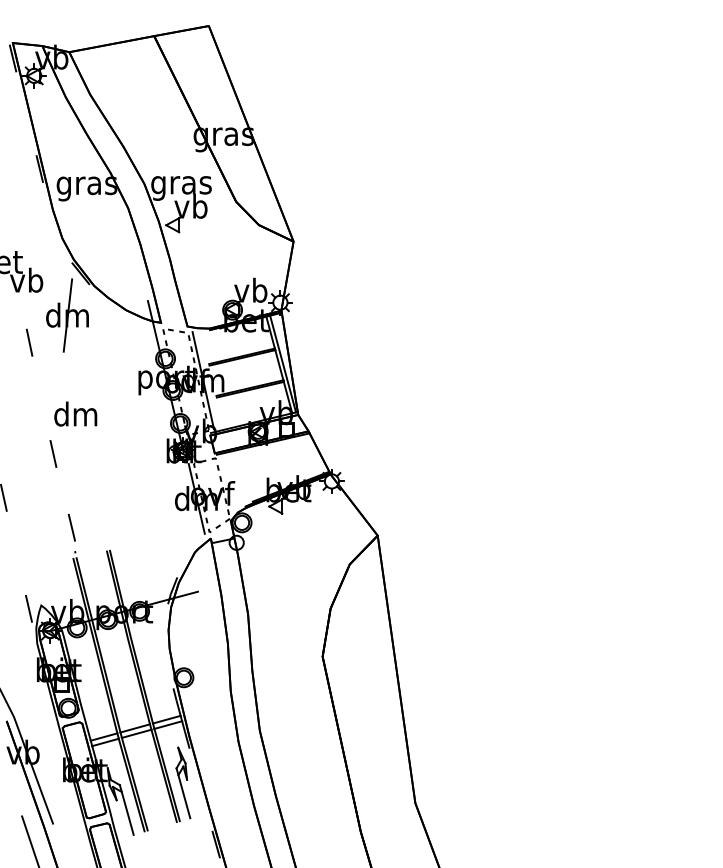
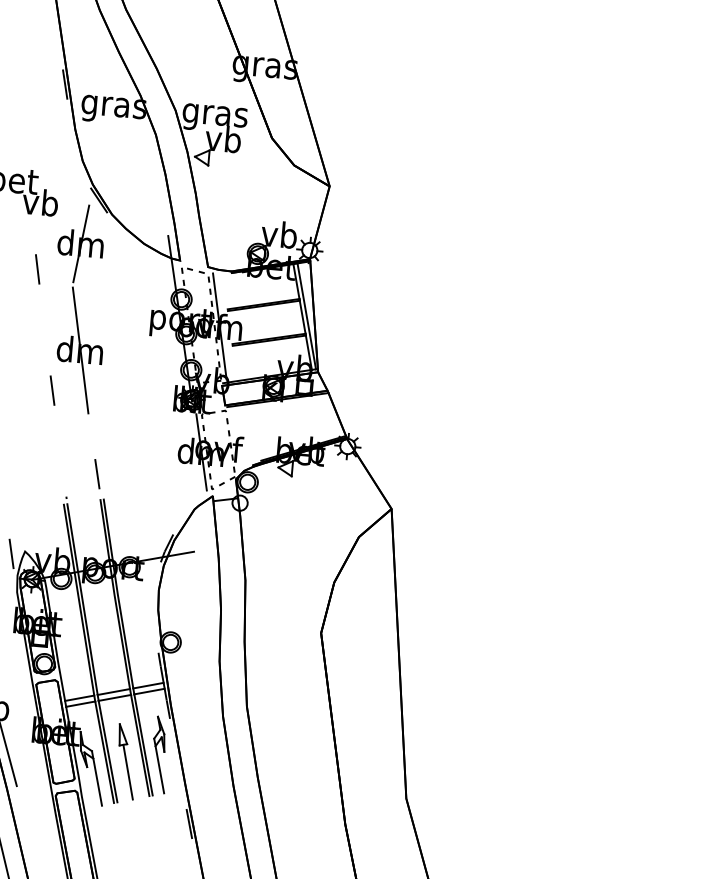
line: (75, 414) -> (79, 350), added
line: (71, 527) -> (96, 473), moved
part: (152, 791) -> (126, 761), added

